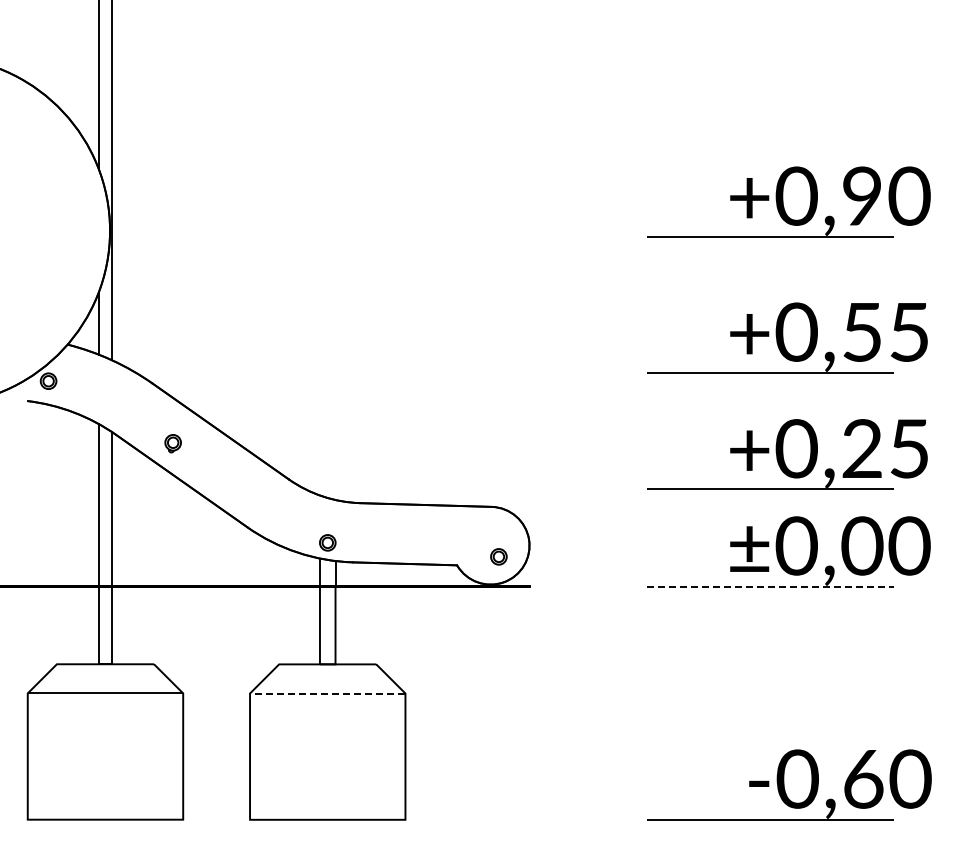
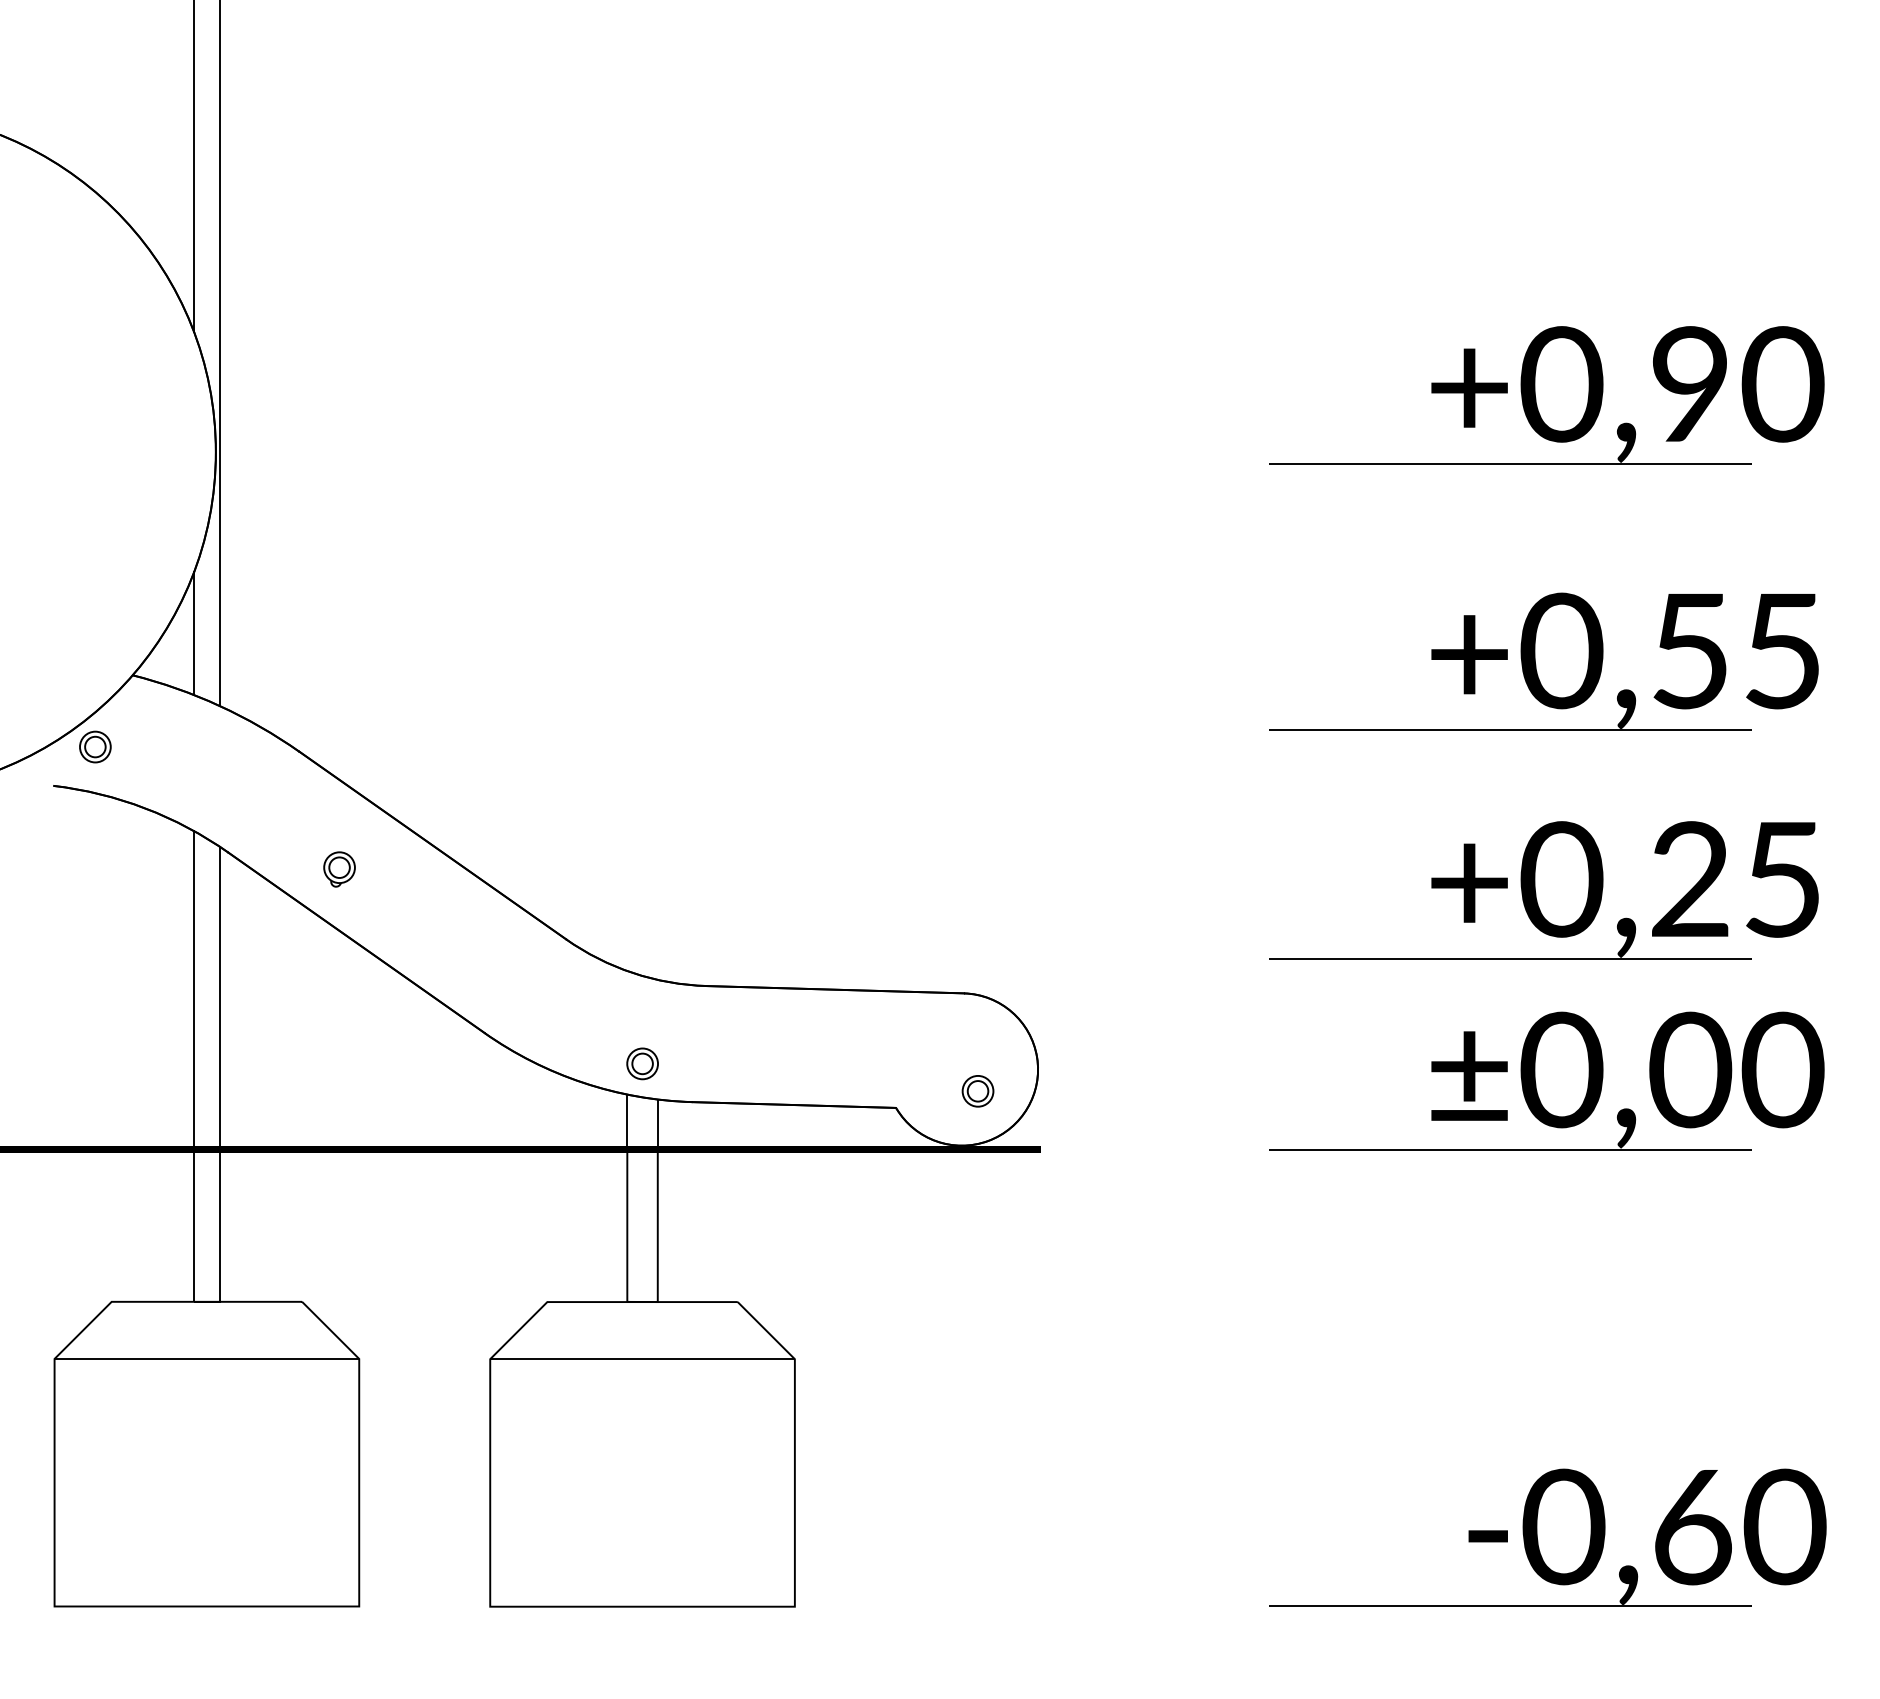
line: (770, 586) -> (1510, 1149), dashed -> solid
line: (327, 693) -> (642, 1359), dashed -> solid

